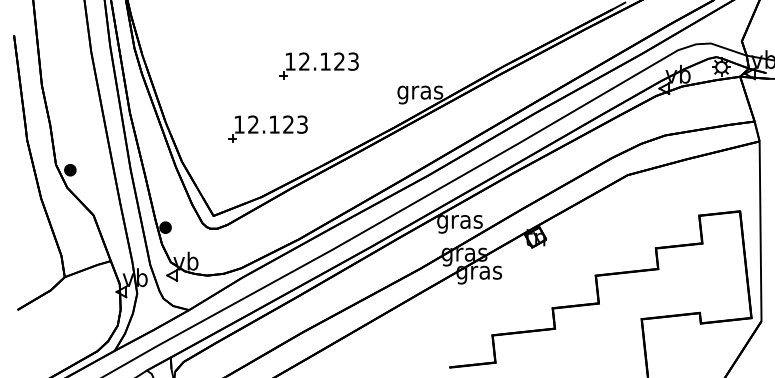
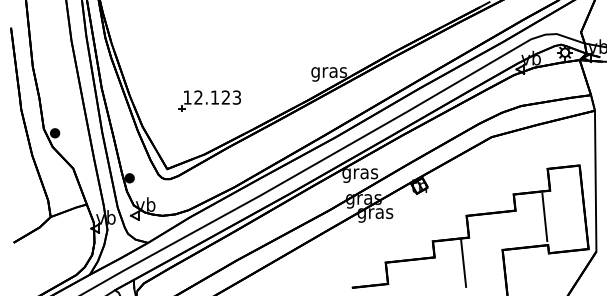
part: (318, 65) -> (249, 51), removed
line: (695, 277) -> (544, 217), added
line: (591, 336) -> (463, 263), added

